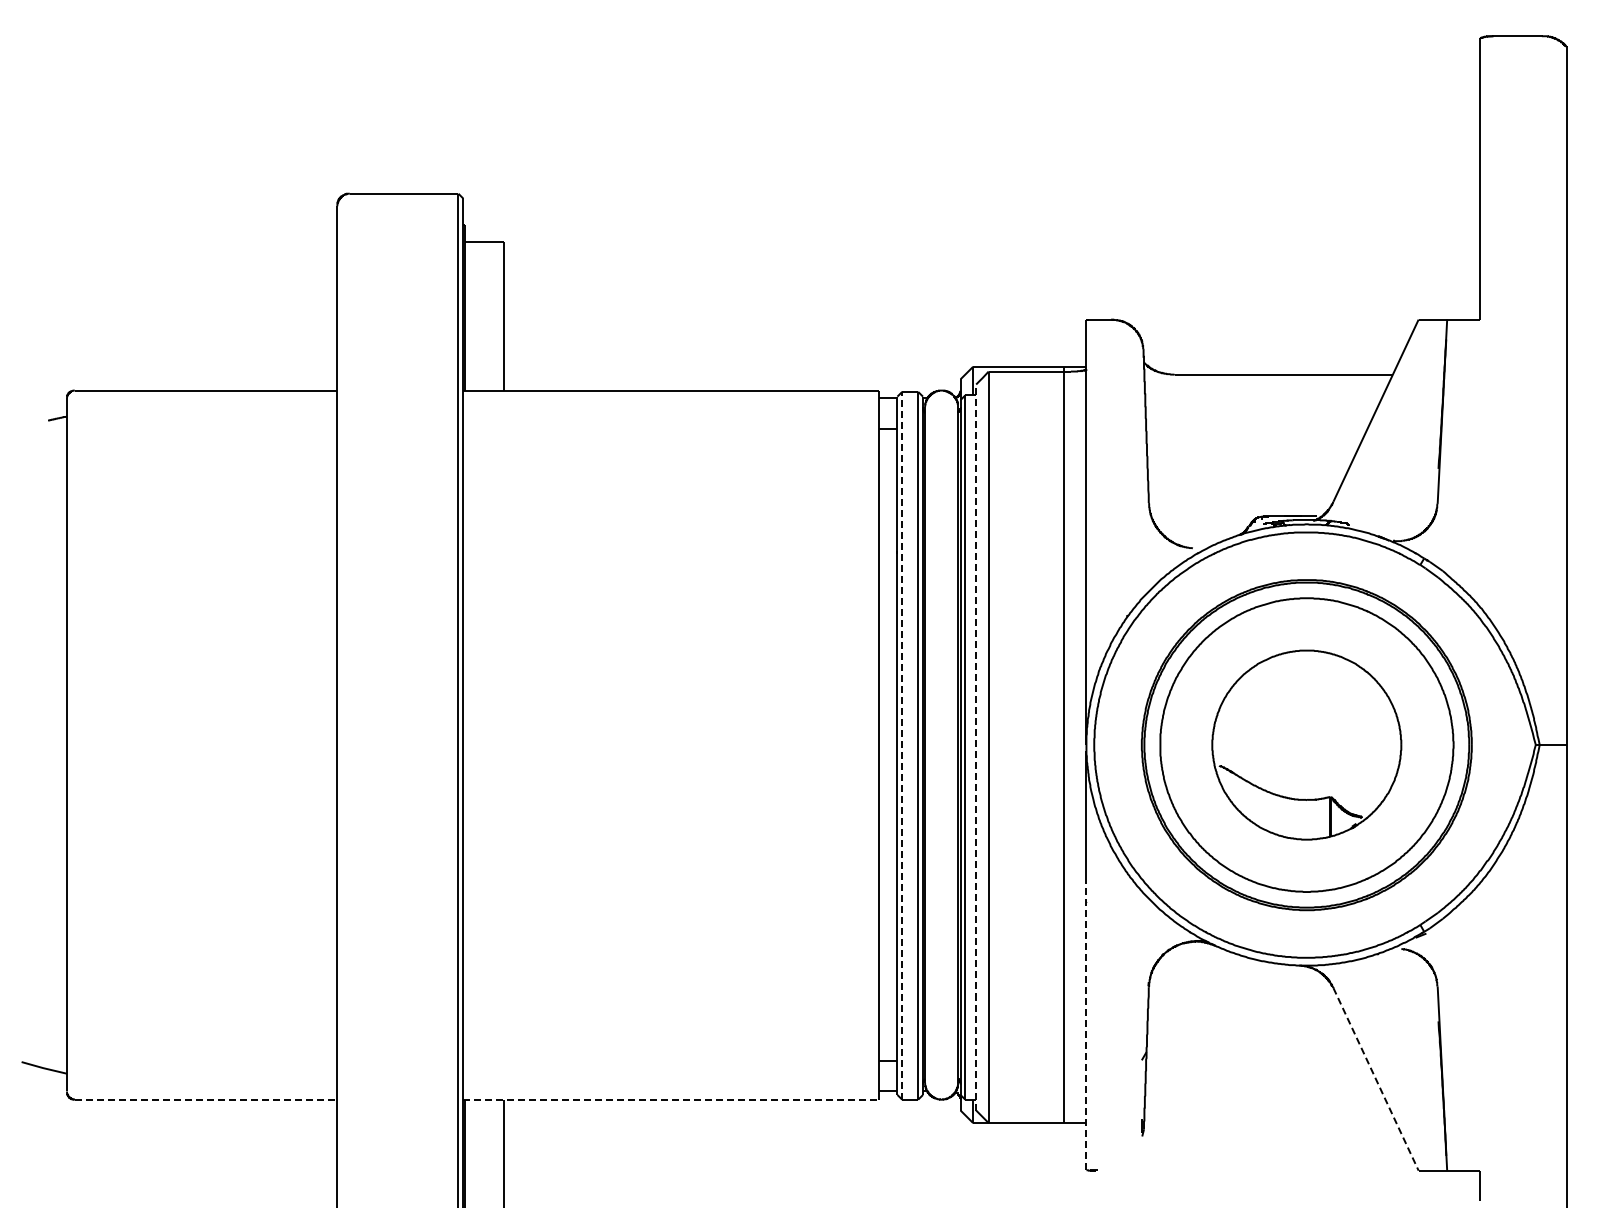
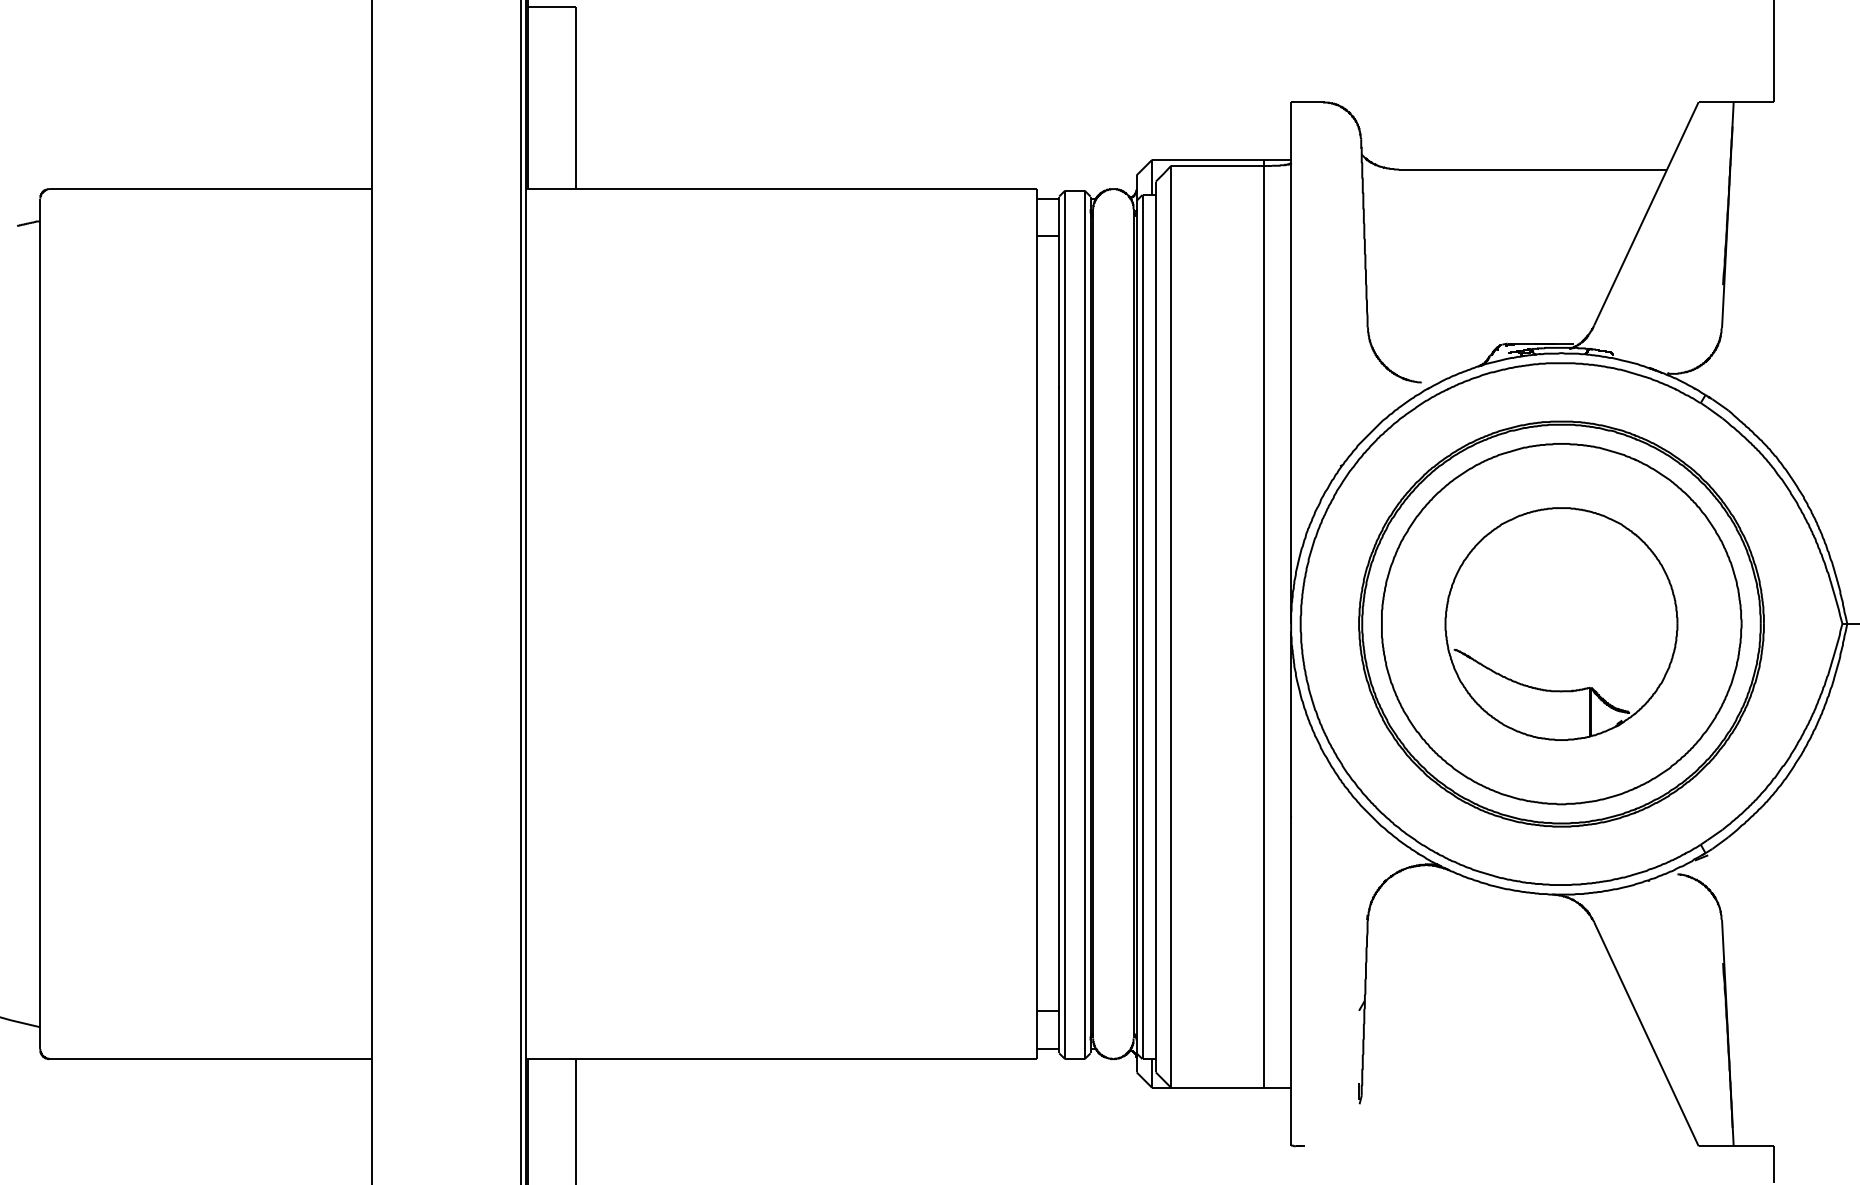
line: (902, 745) -> (1065, 624), dashed -> solid
line: (976, 747) -> (1156, 627), dashed -> solid
line: (1086, 1023) -> (1291, 965), dashed -> solid
line: (1376, 1079) -> (1646, 1034), dashed -> solid
line: (206, 1099) -> (211, 1058), dashed -> solid
line: (671, 1099) -> (782, 1058), dashed -> solid

